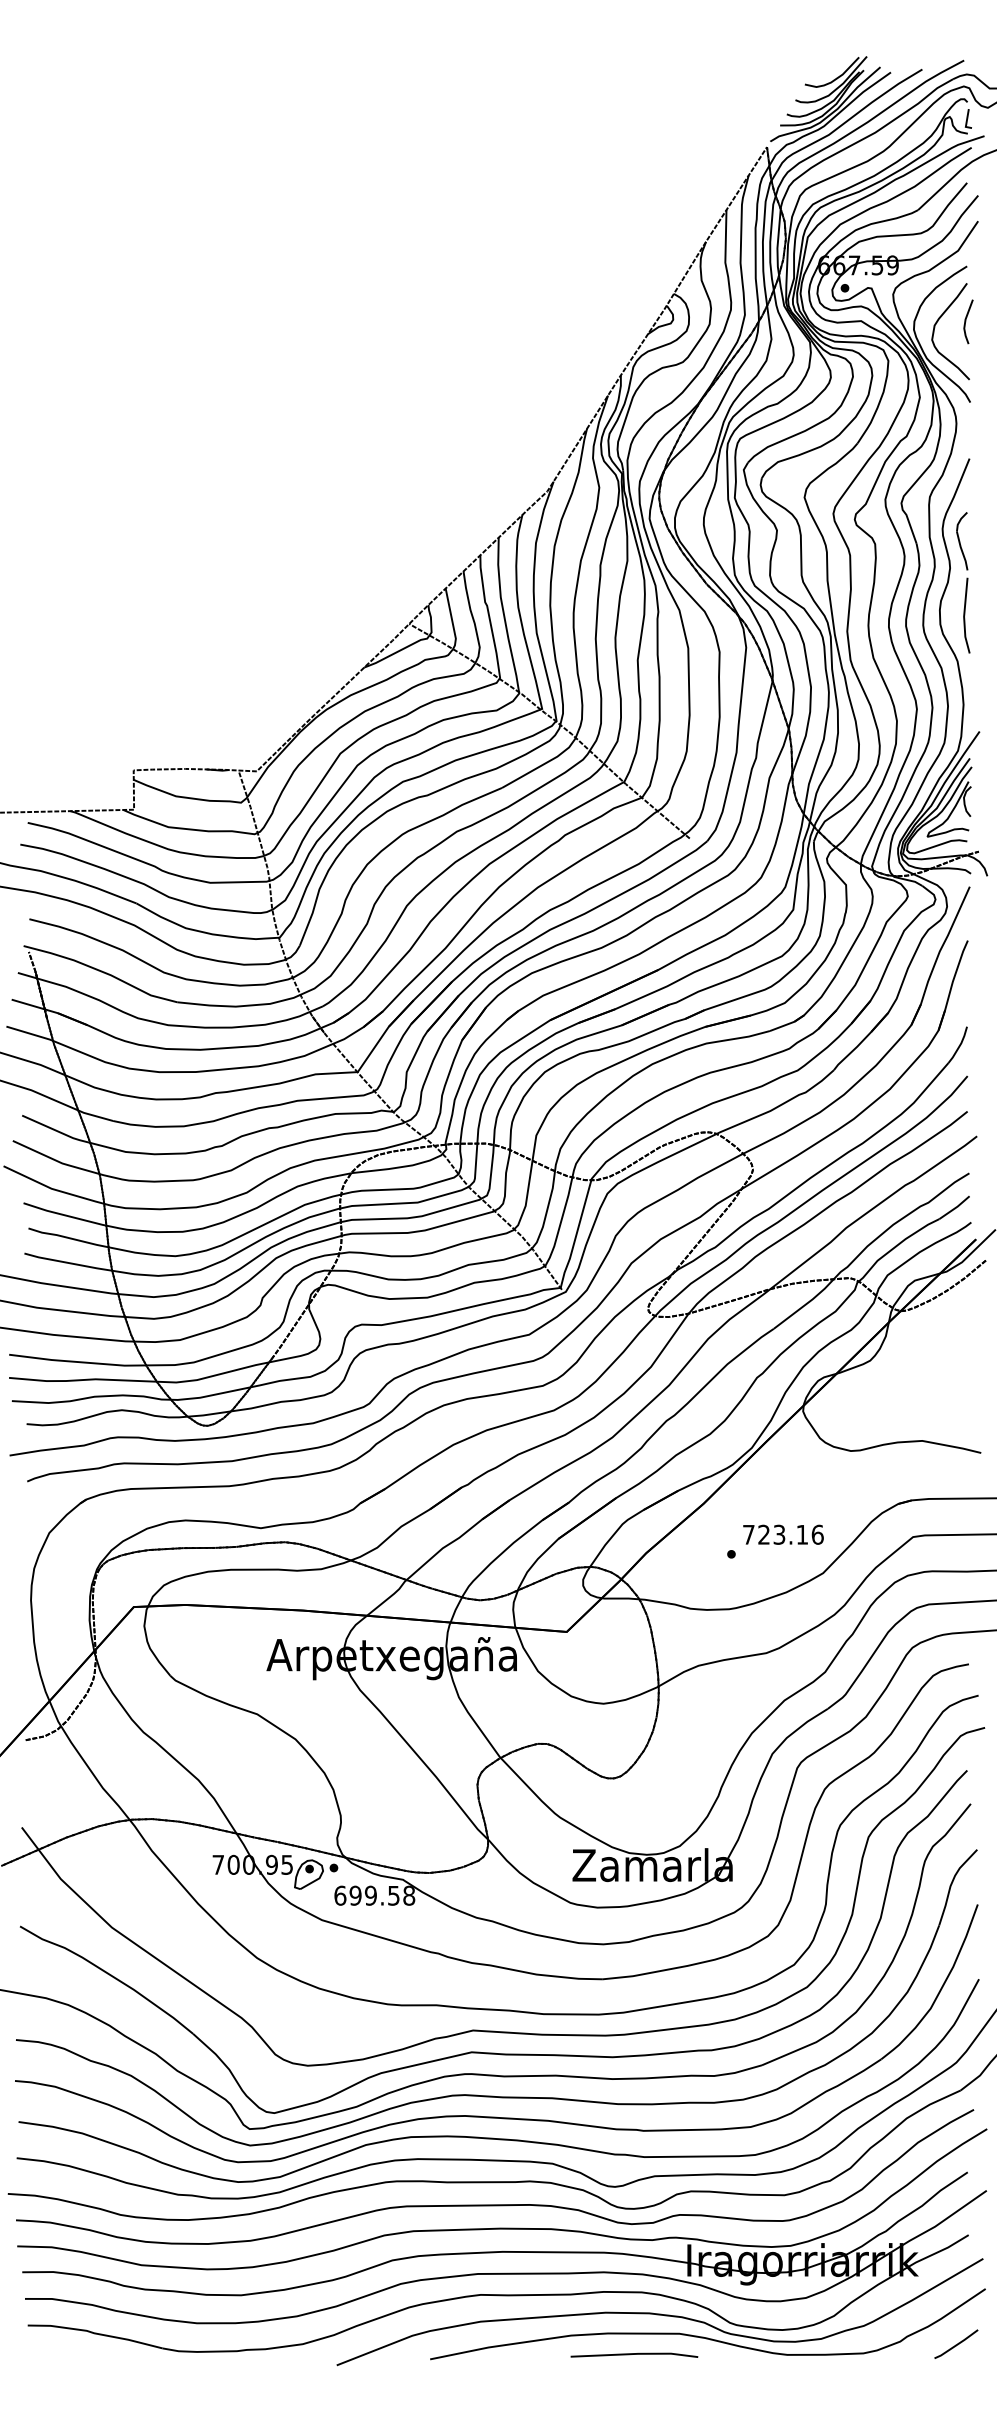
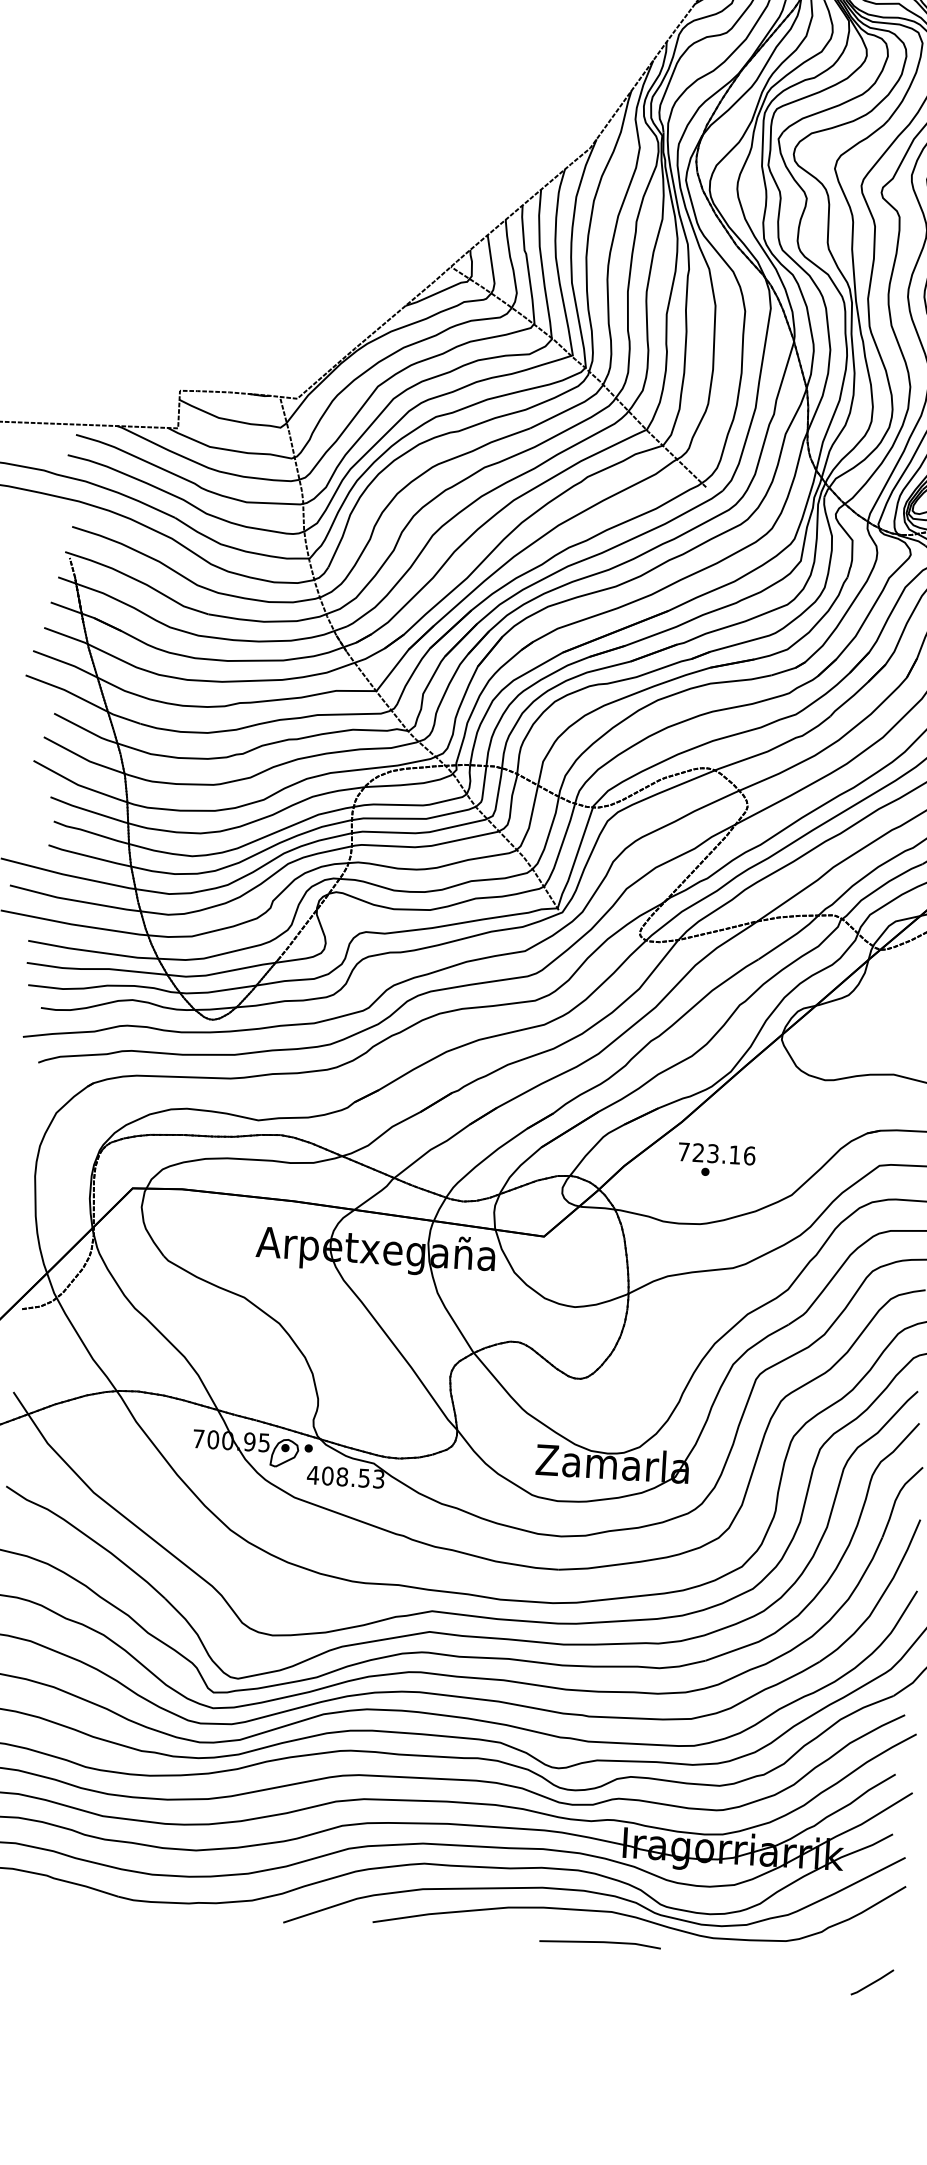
text: (783, 1534) -> (717, 1153), moved
text: (374, 1895) -> (345, 1476), 699.58 -> 408.53
line: (957, 2343) -> (873, 1981), moved
line: (634, 2354) -> (600, 1942), moved

